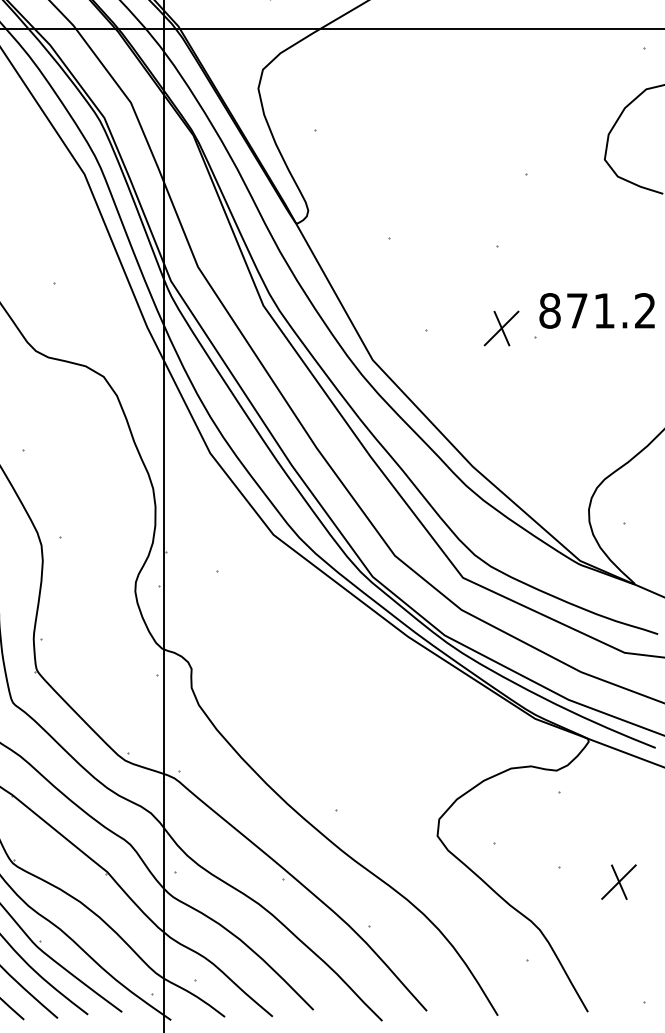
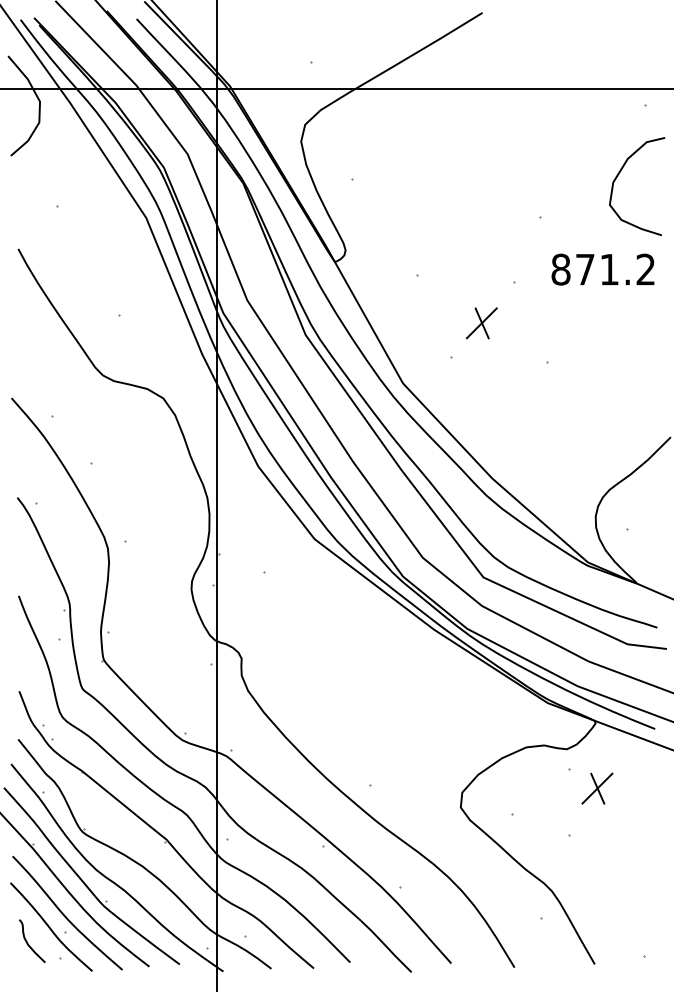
text: (596, 310) -> (602, 269), moved
part: (501, 328) -> (481, 323), moved
part: (619, 882) -> (597, 788), moved

